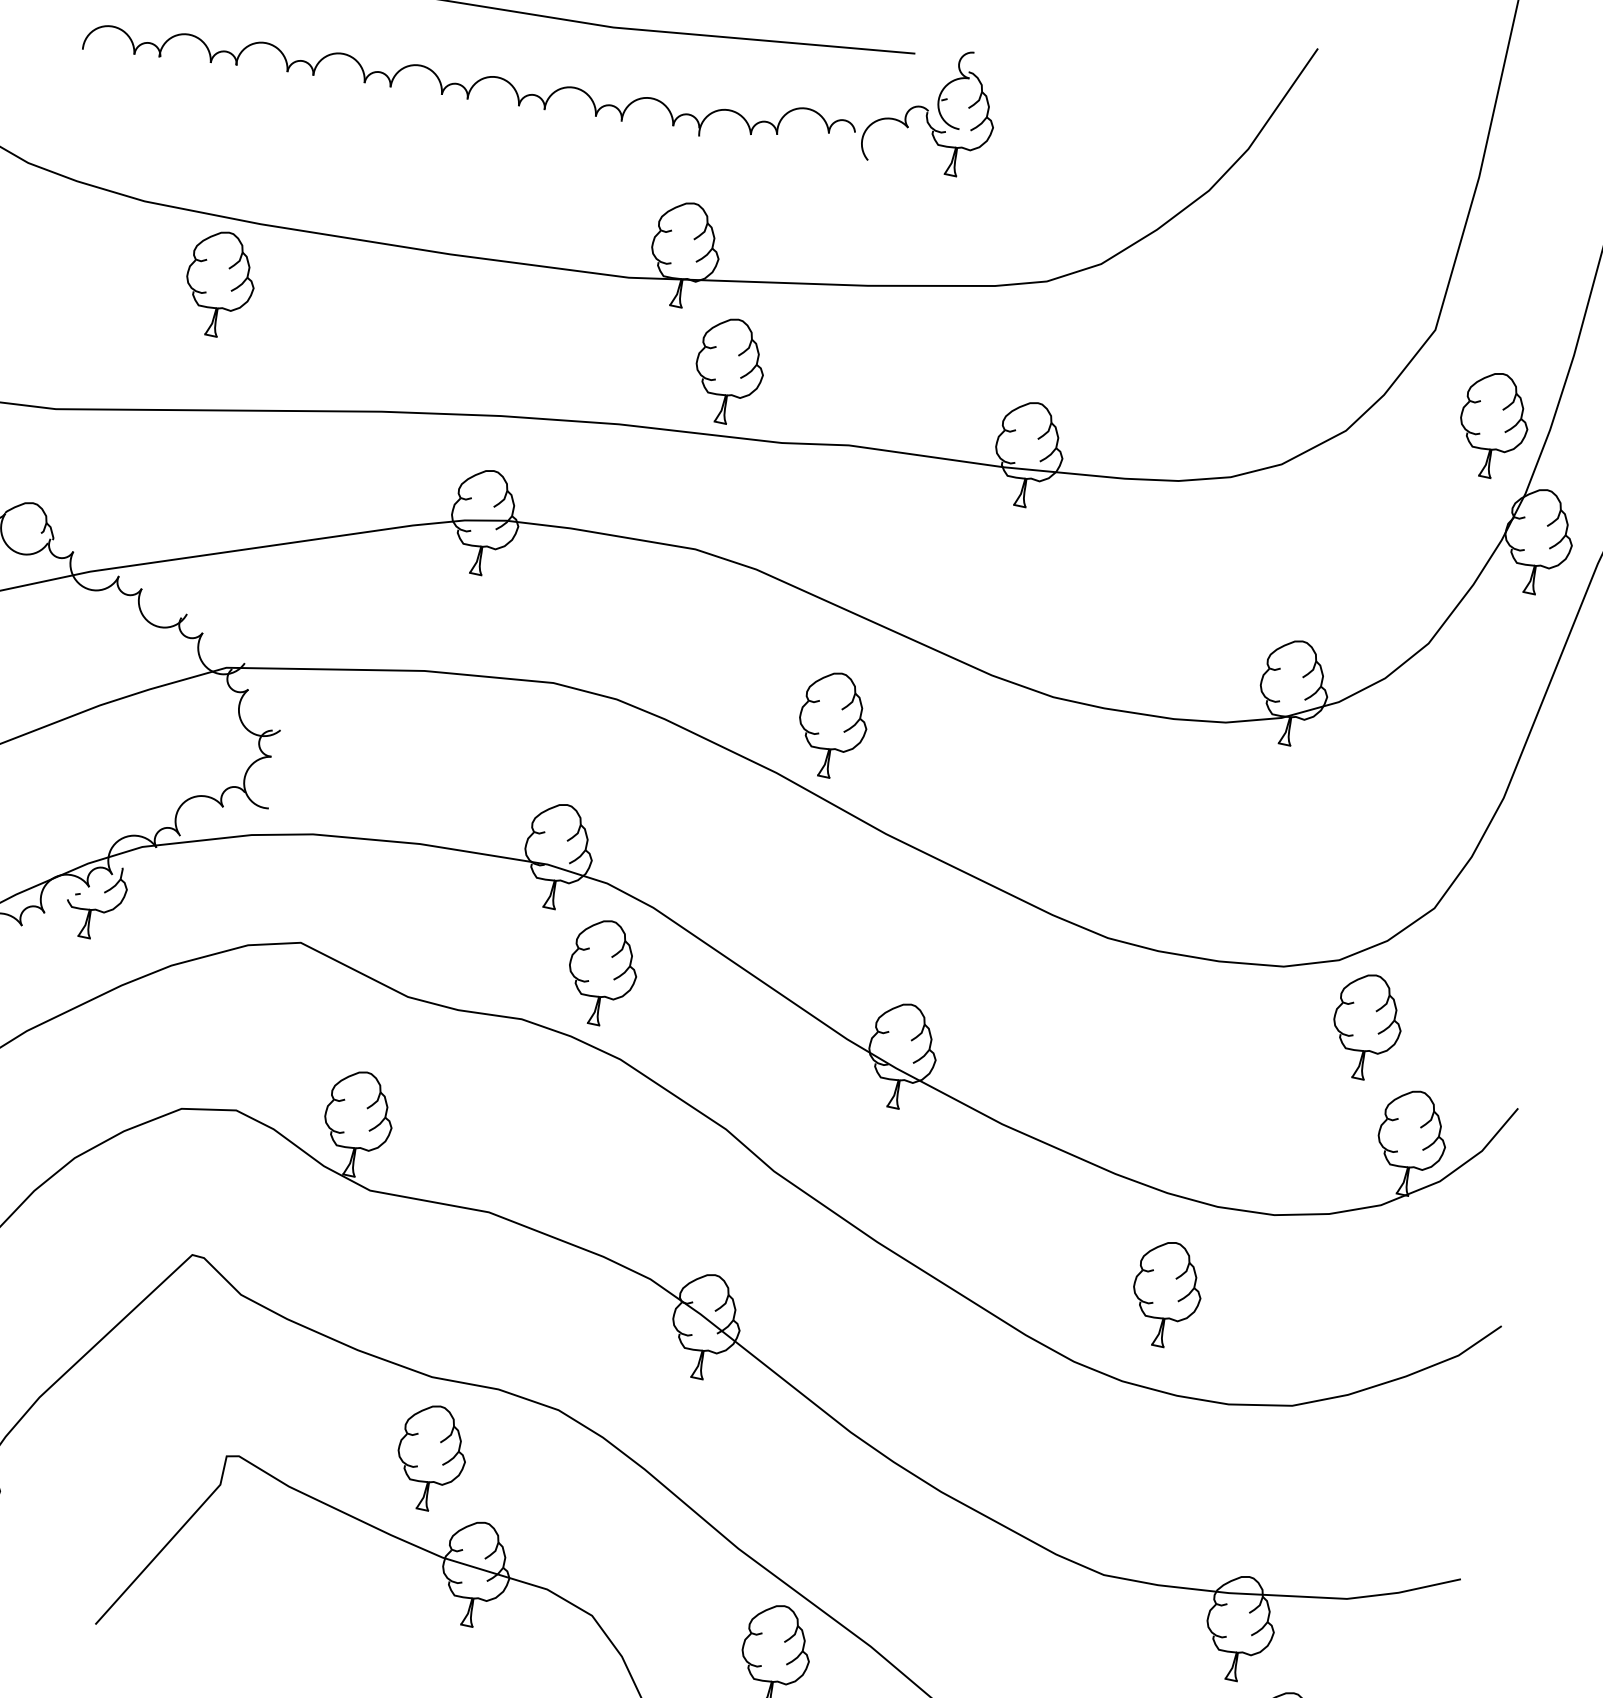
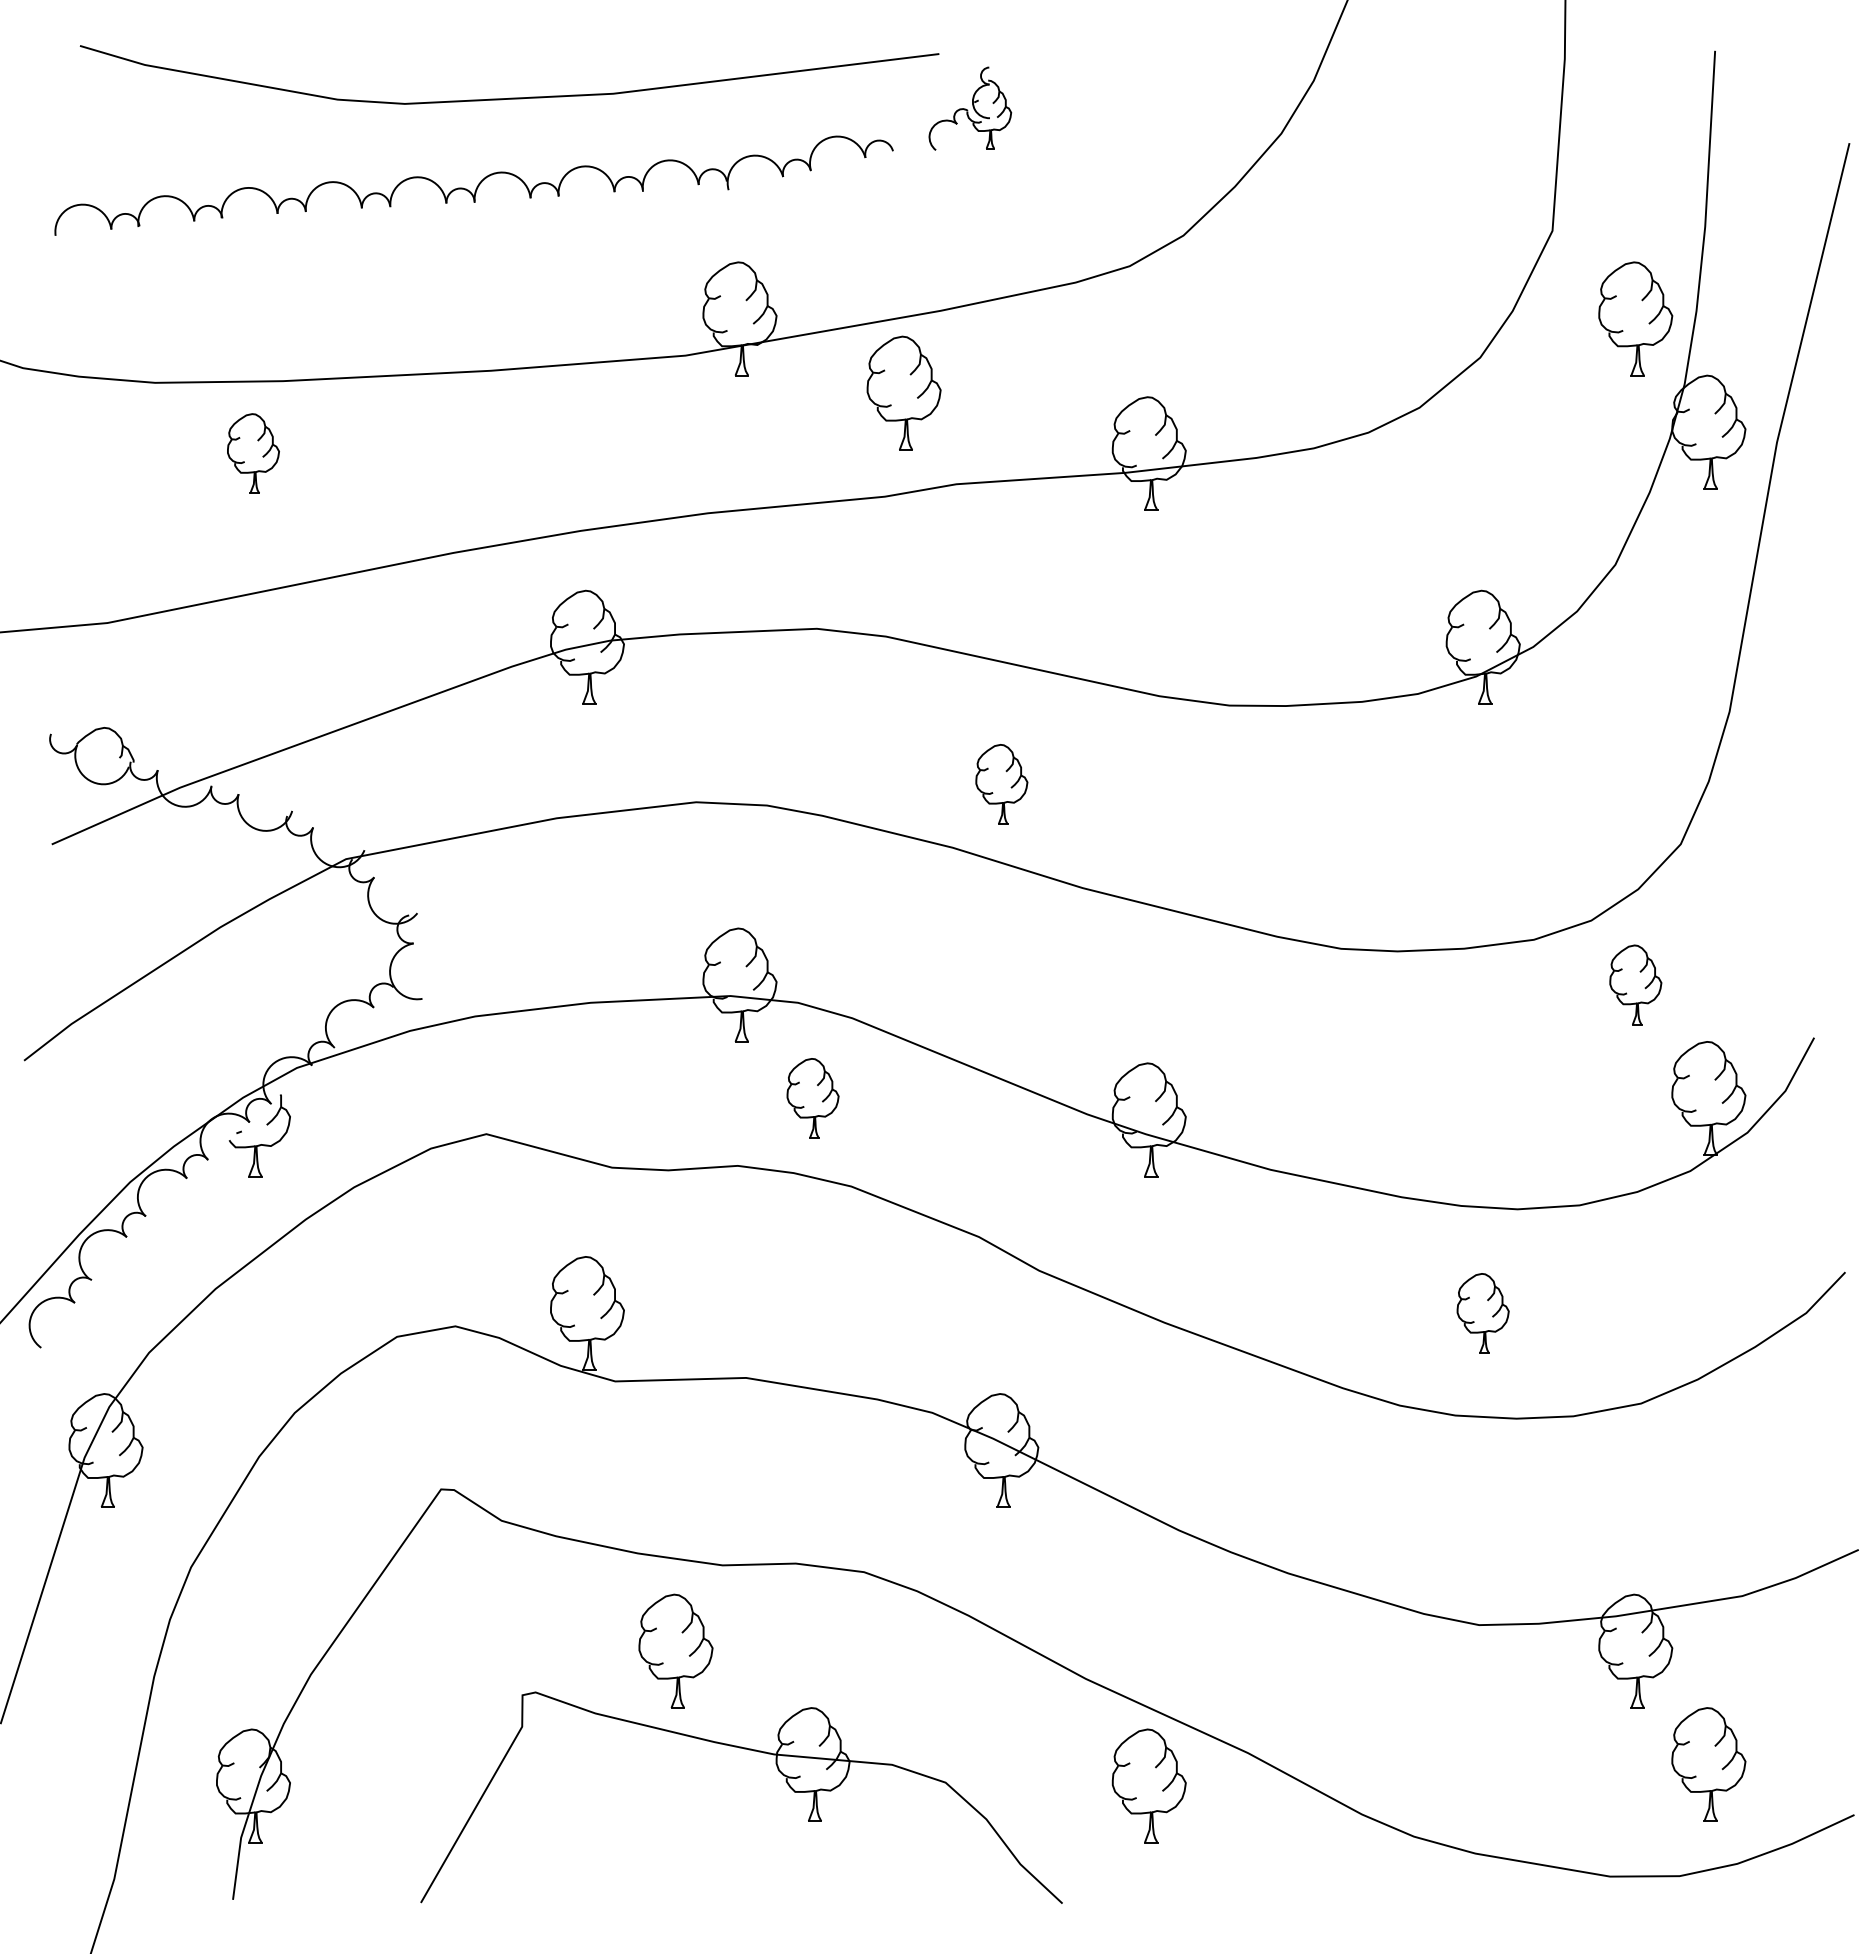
part: (933, 108) -> (970, 108), size x0.6
part: (220, 283) -> (253, 453), size x0.7
part: (729, 370) -> (903, 392), moved
part: (832, 725) -> (1001, 784), size x0.7
part: (602, 972) -> (812, 1098), size x0.7
part: (1366, 1026) -> (1635, 984), size x0.7
part: (1166, 1294) -> (1482, 1313), size x0.7
part: (431, 1457) -> (675, 1650), moved

